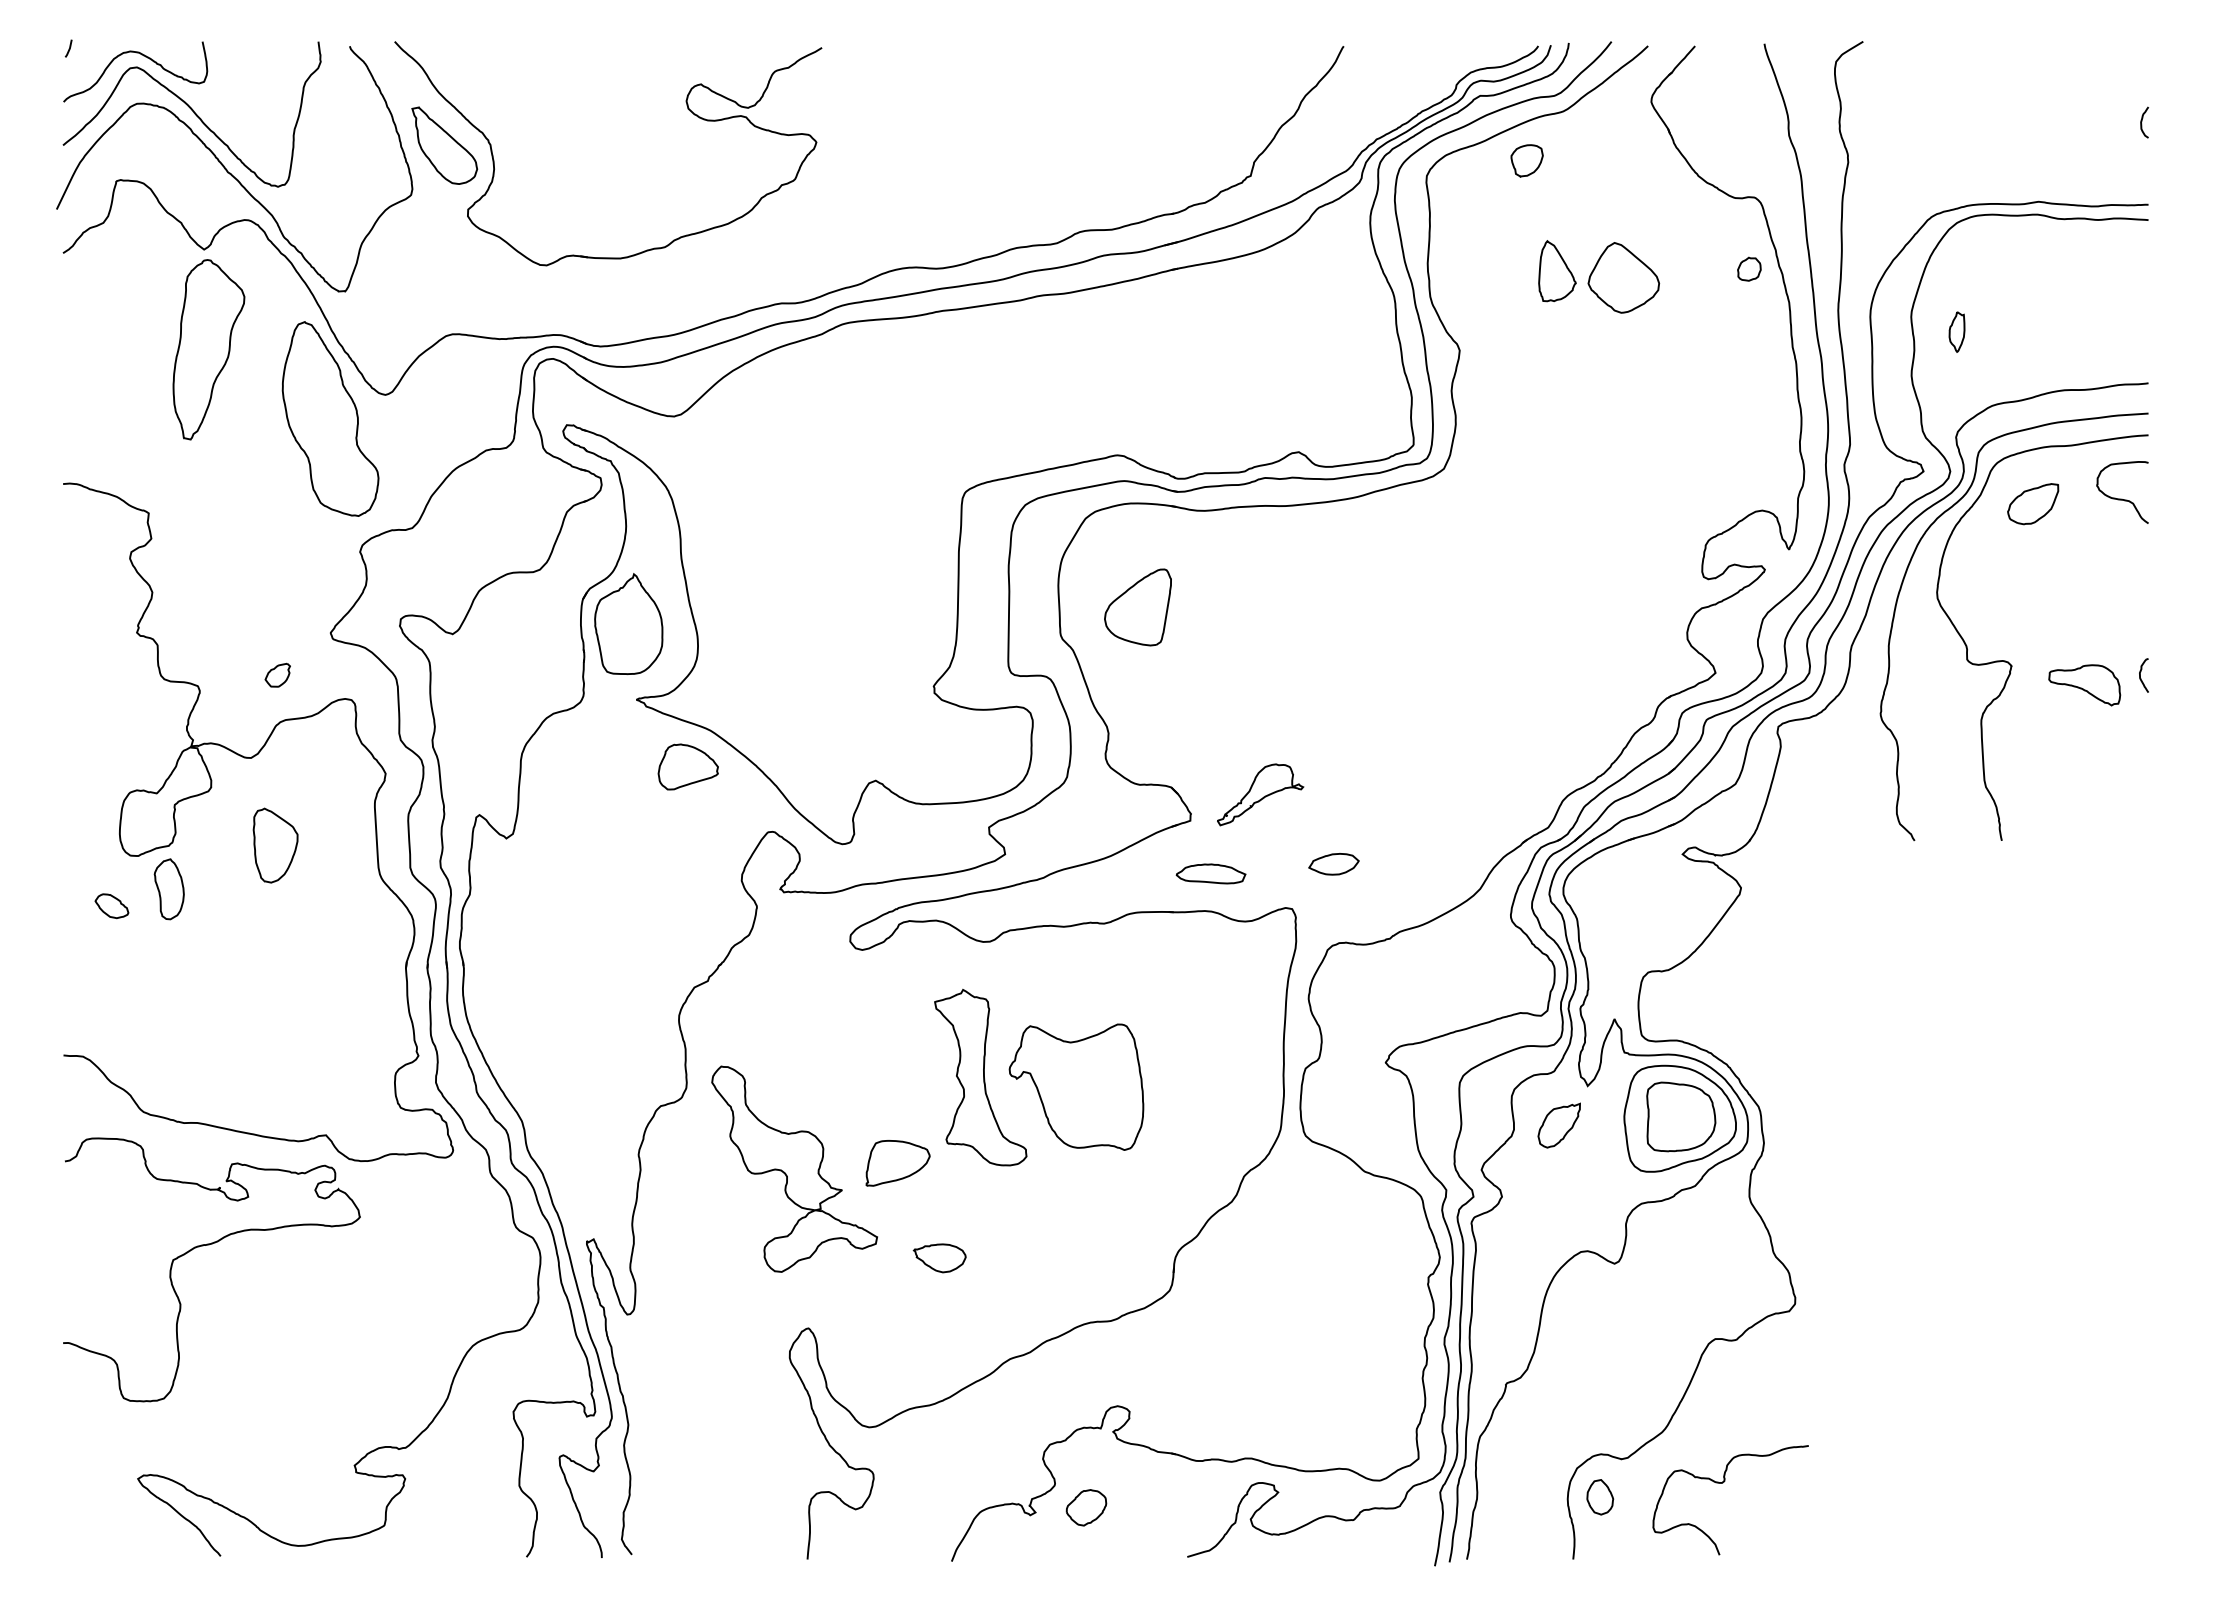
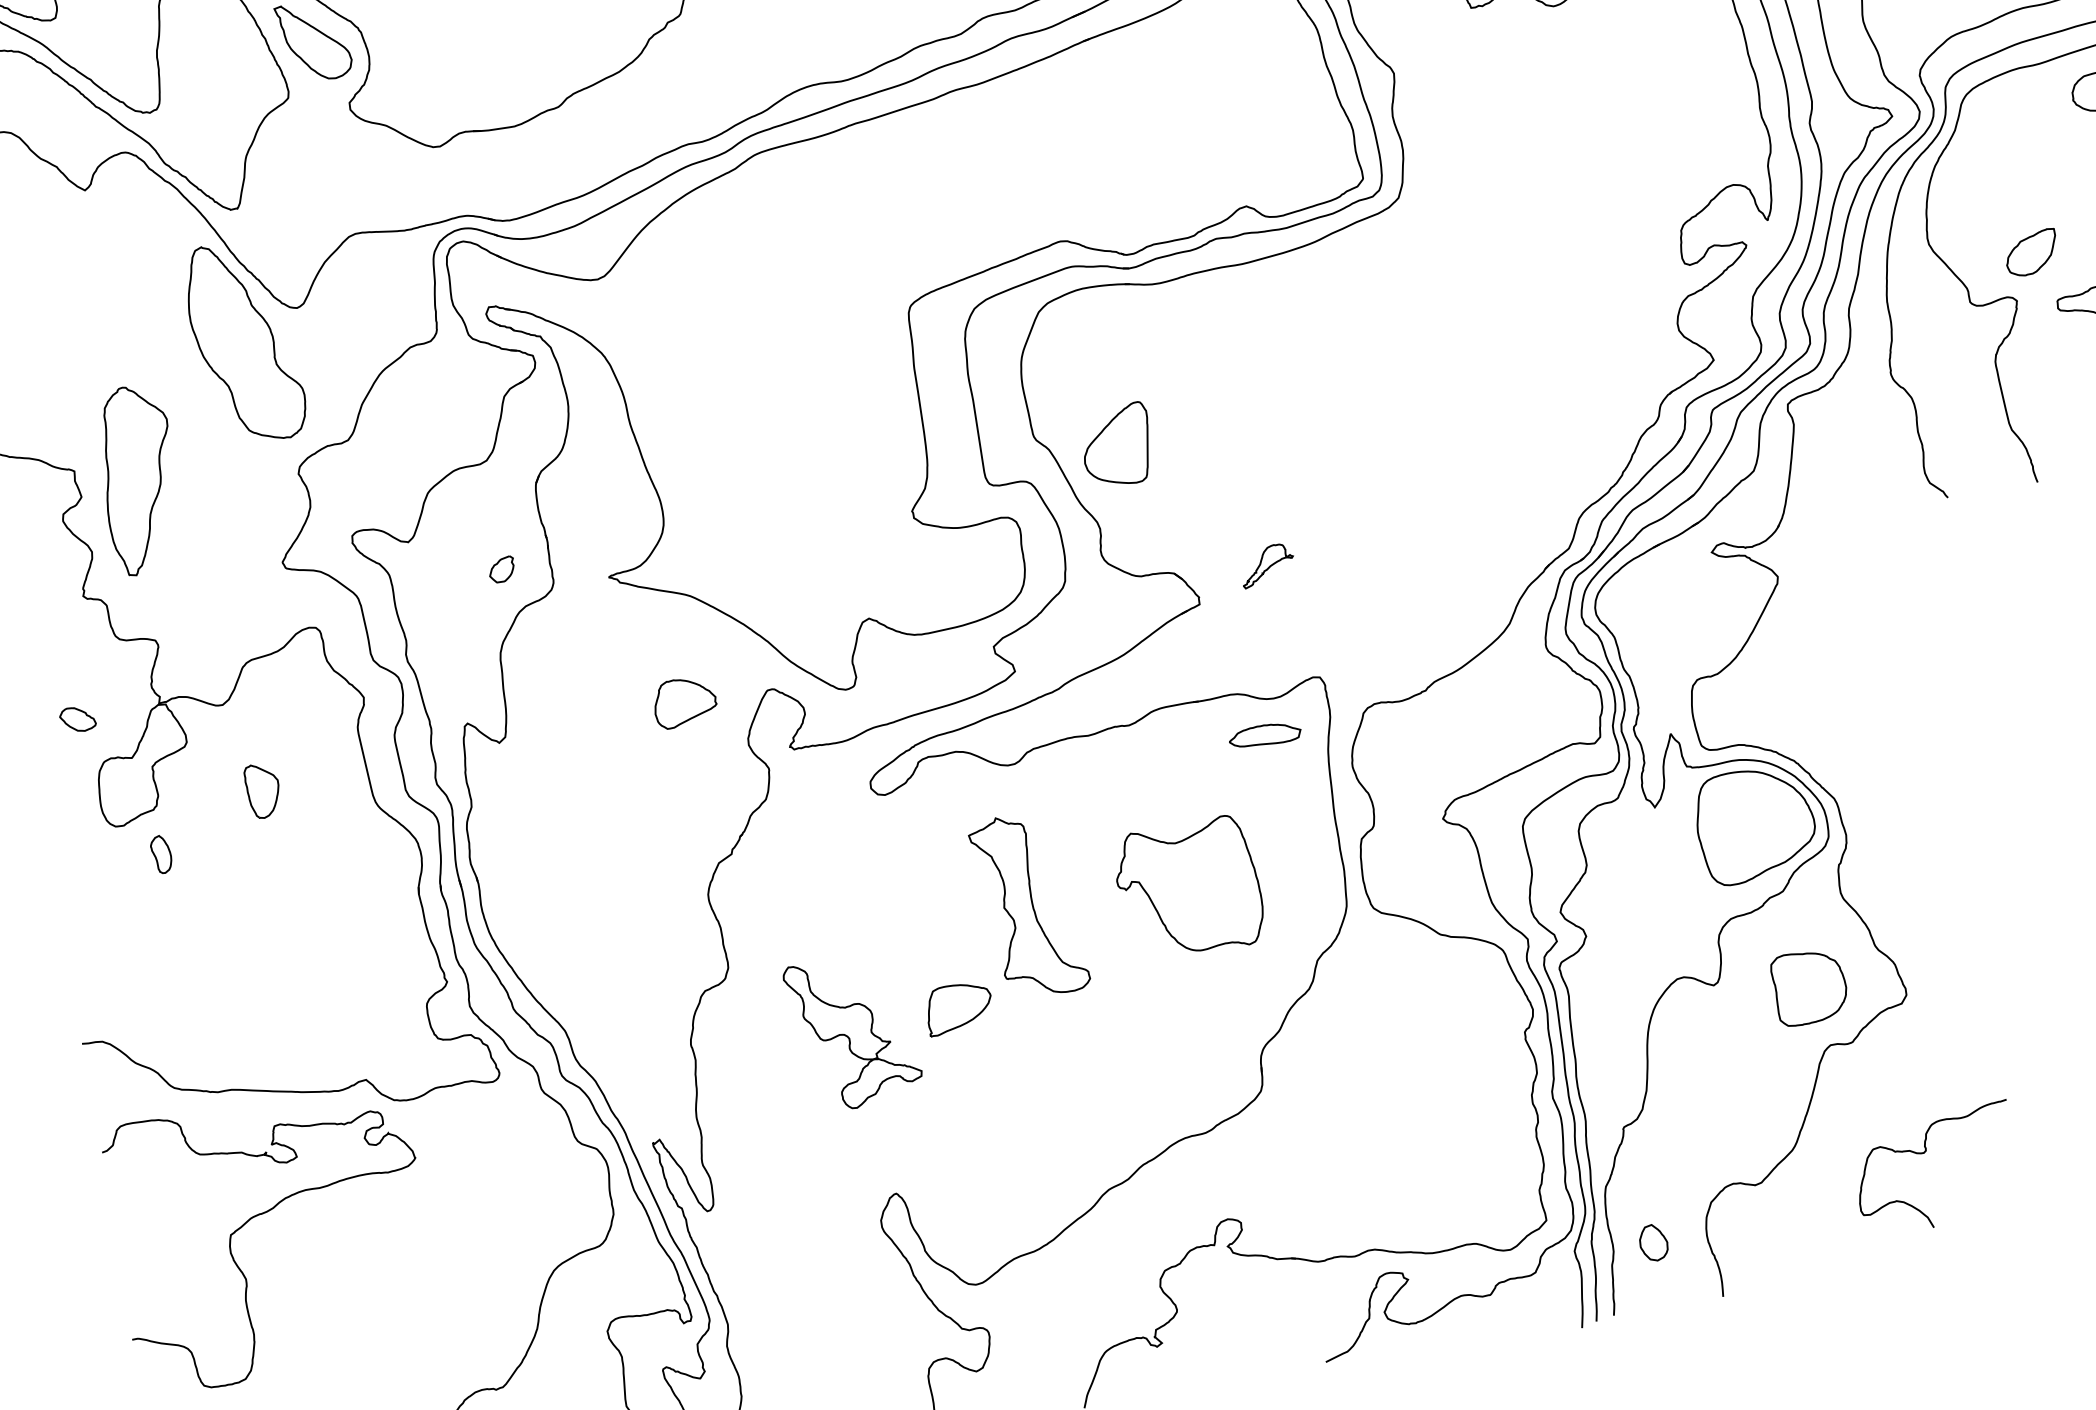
part: (208, 349) -> (139, 479), moved
part: (2033, 504) -> (2032, 253), moved
part: (1137, 607) -> (1116, 445), moved
part: (628, 623) -> (587, 500), removed
part: (277, 674) -> (501, 568), moved
part: (687, 766) -> (684, 701), moved
part: (1260, 794) -> (1267, 565), size x0.6
part: (275, 845) -> (263, 790), size x0.7
part: (1333, 864) -> (1354, 624), removed
part: (1210, 873) -> (1264, 734), moved
part: (168, 889) -> (160, 854), size x0.6
part: (111, 906) -> (77, 719), moved
part: (1076, 1086) -> (1188, 887), moved
part: (1681, 1116) -> (1810, 986), moved
part: (1558, 1125) -> (1631, 853), removed
part: (794, 1168) -> (853, 1031), size x0.7
part: (939, 1258) -> (1018, 1098), removed
curve: (1723, 1483) -> (1925, 1153), moved
part: (1600, 1497) -> (1653, 1243), moved
part: (1086, 1507) -> (1213, 1328), removed

